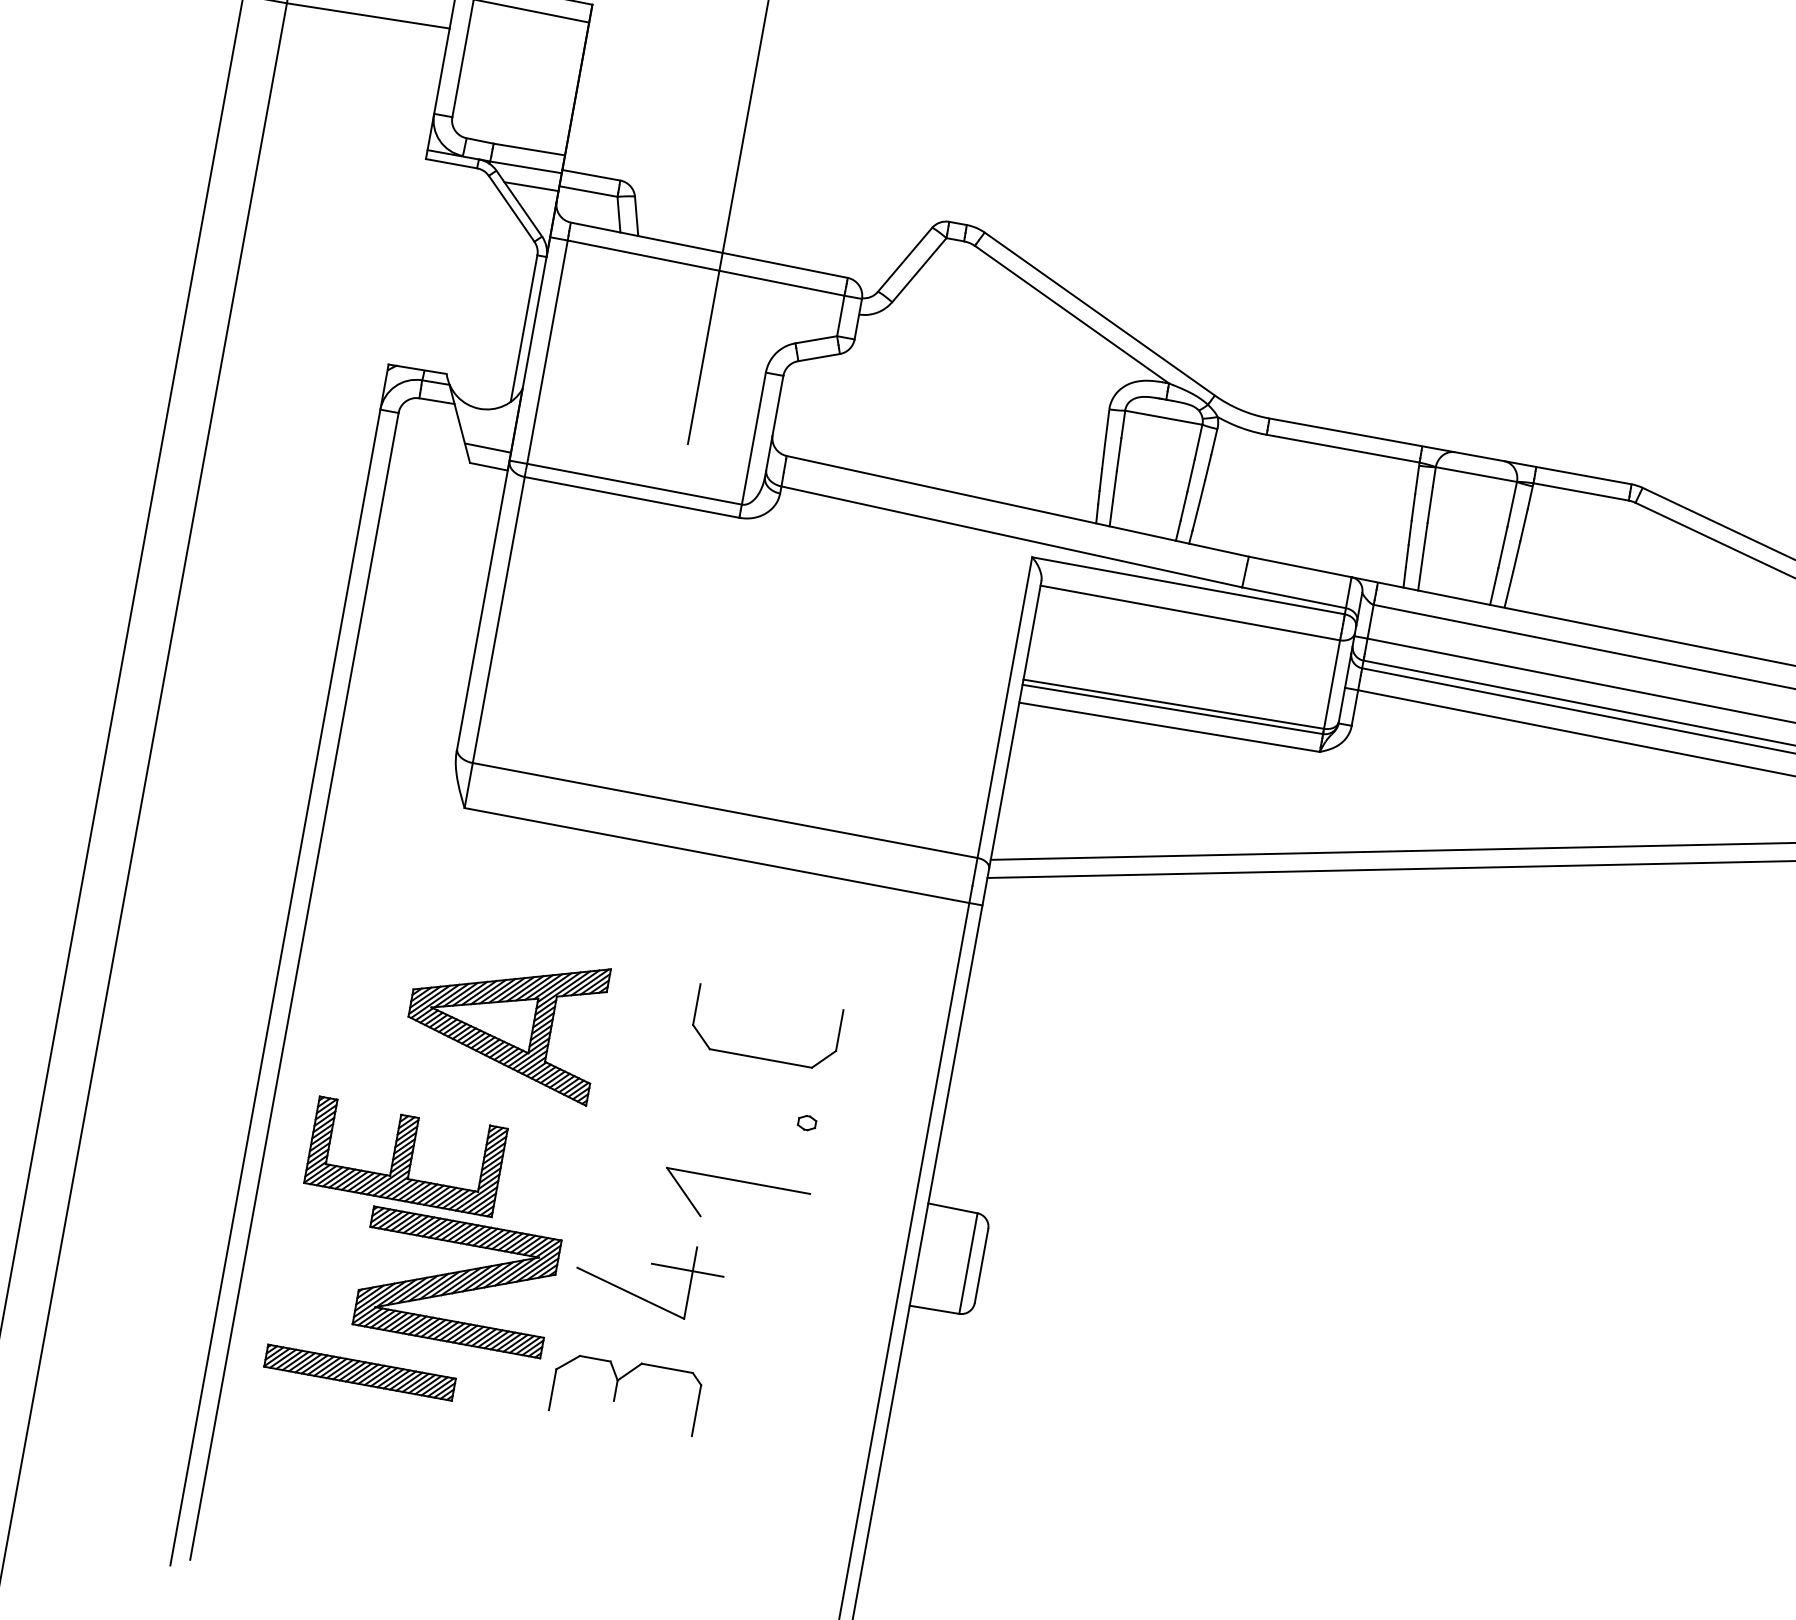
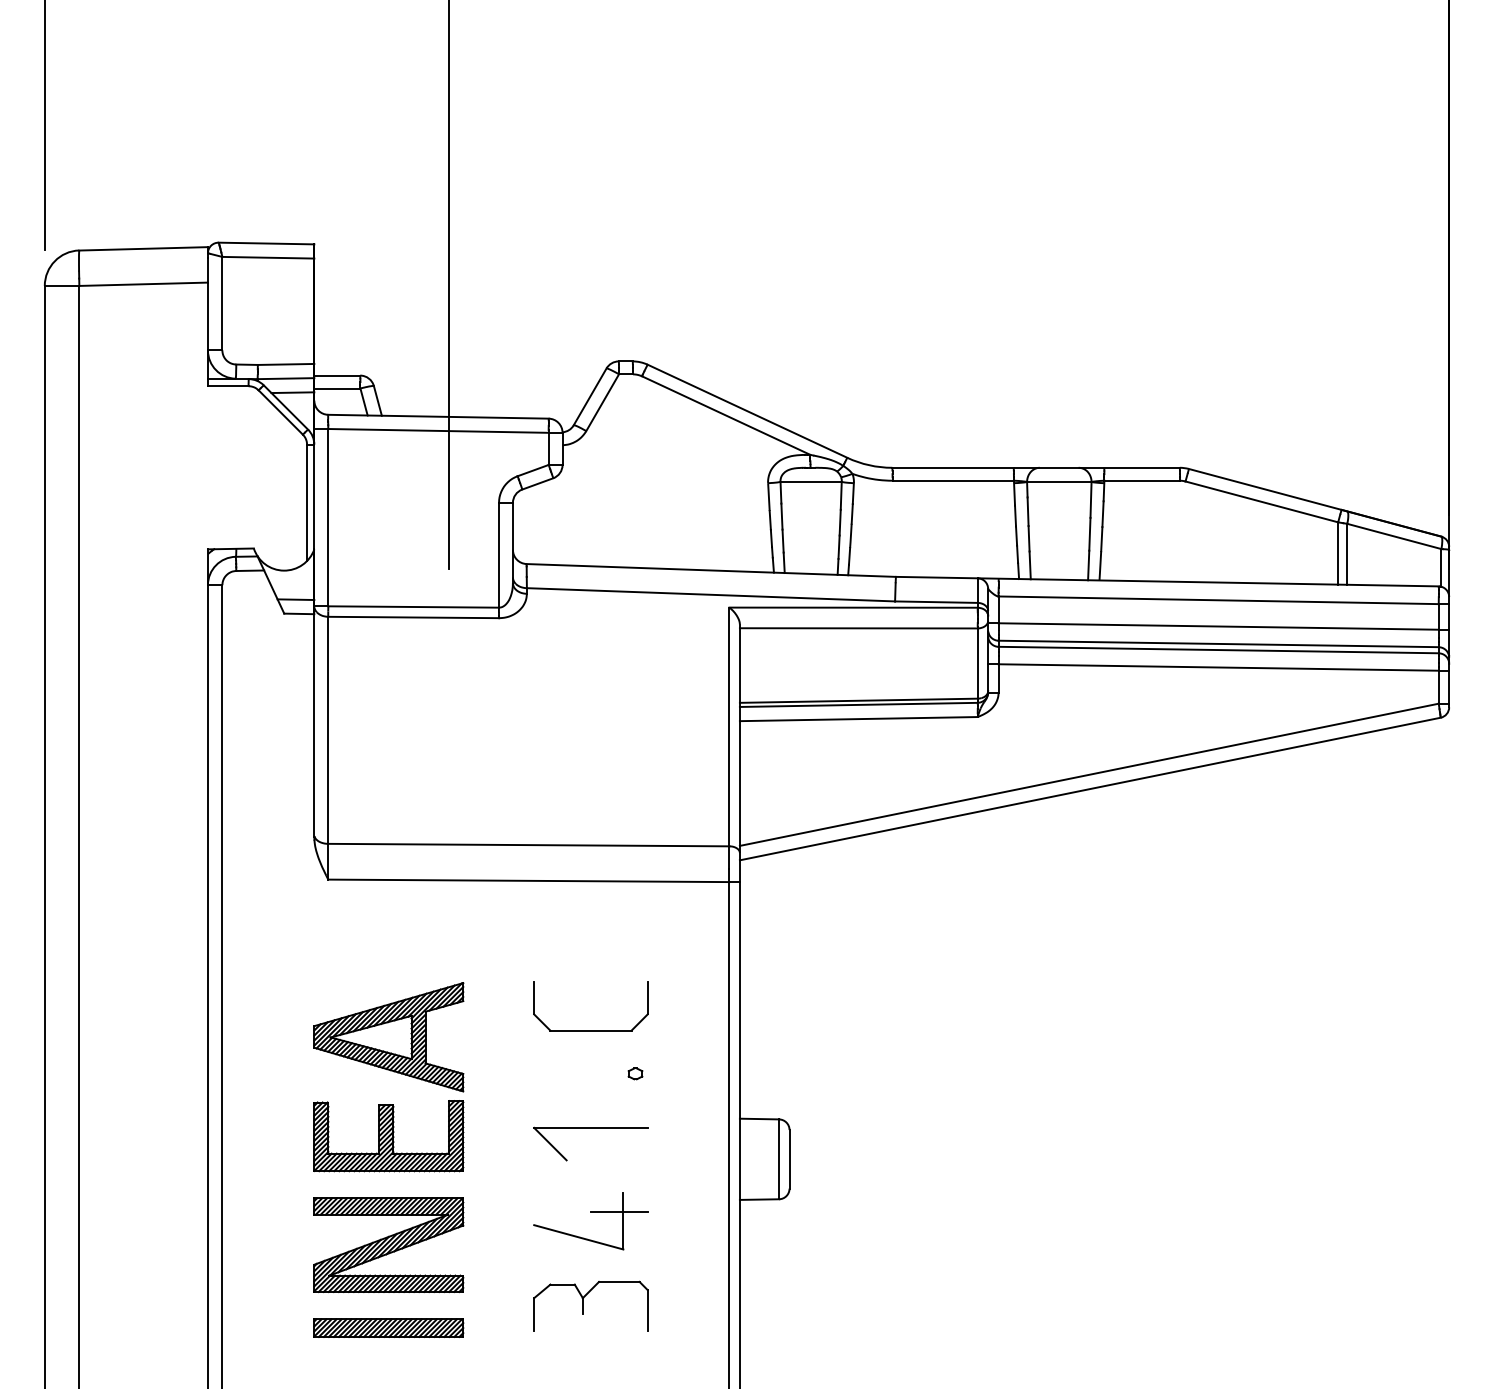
part: (405, 1156) -> (388, 1136), moved
part: (651, 1264) -> (590, 1212), moved
part: (359, 1371) -> (388, 1327), moved
part: (616, 1389) -> (583, 1305), moved

